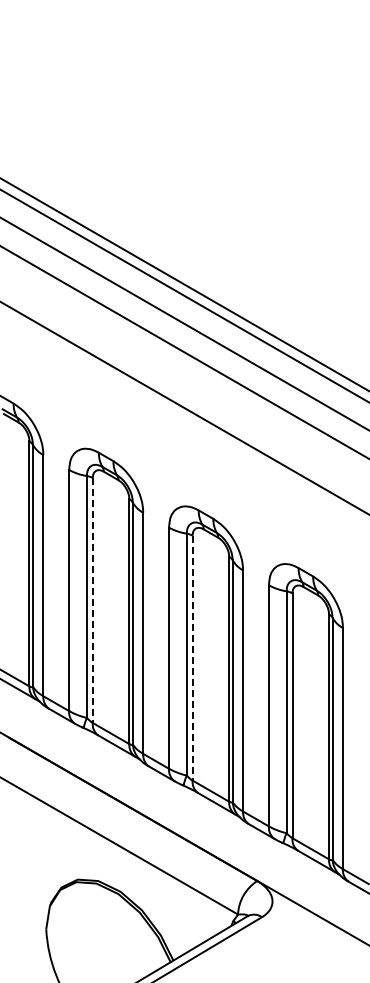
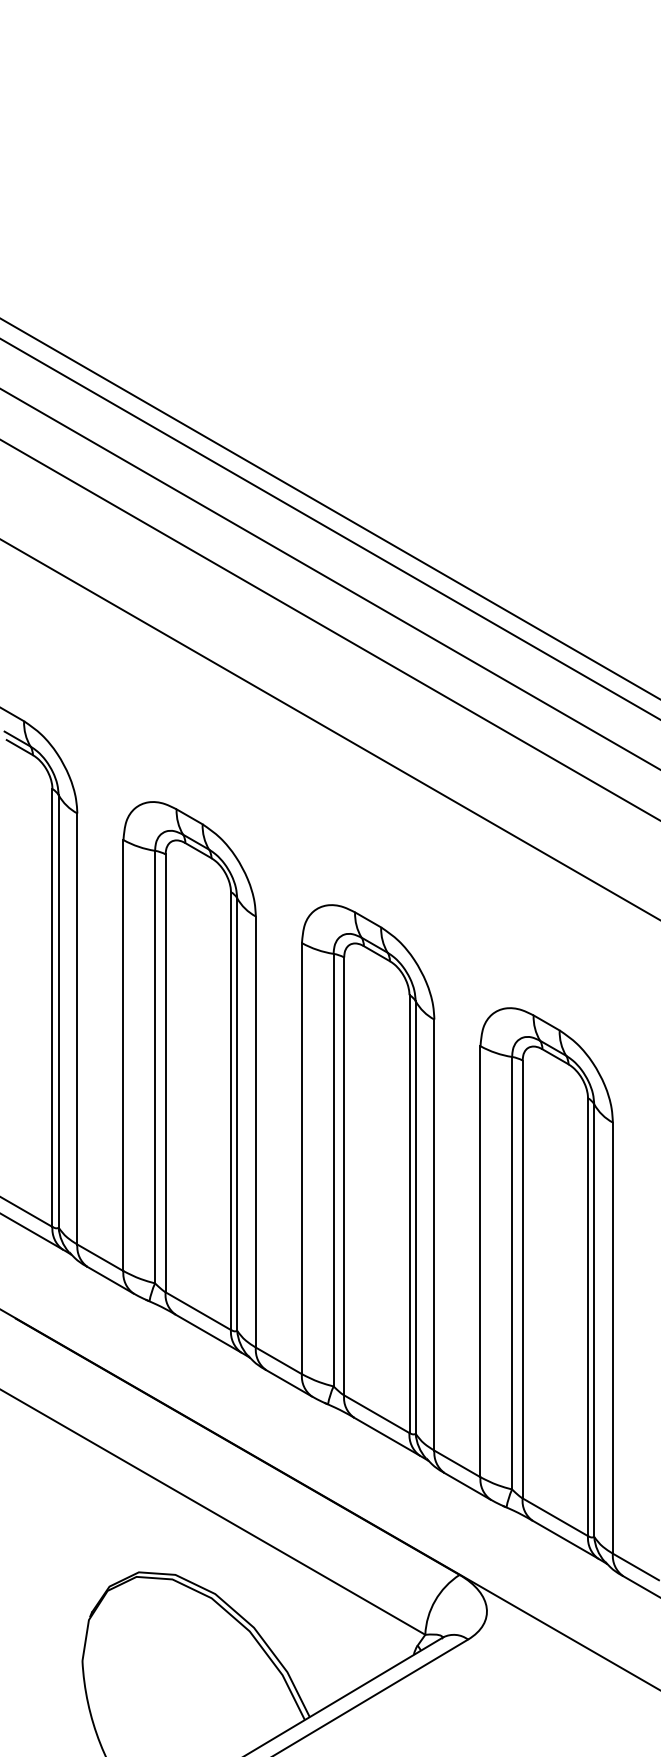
line: (92, 601) -> (165, 1075), dashed -> solid
line: (192, 658) -> (343, 1177), dashed -> solid

